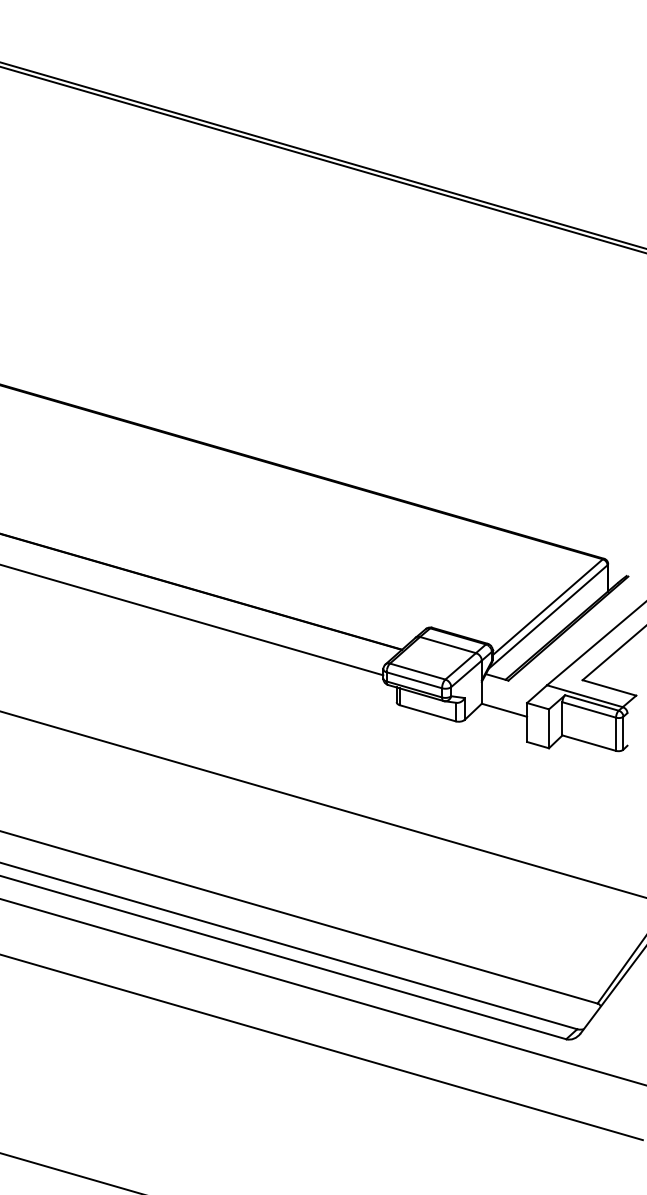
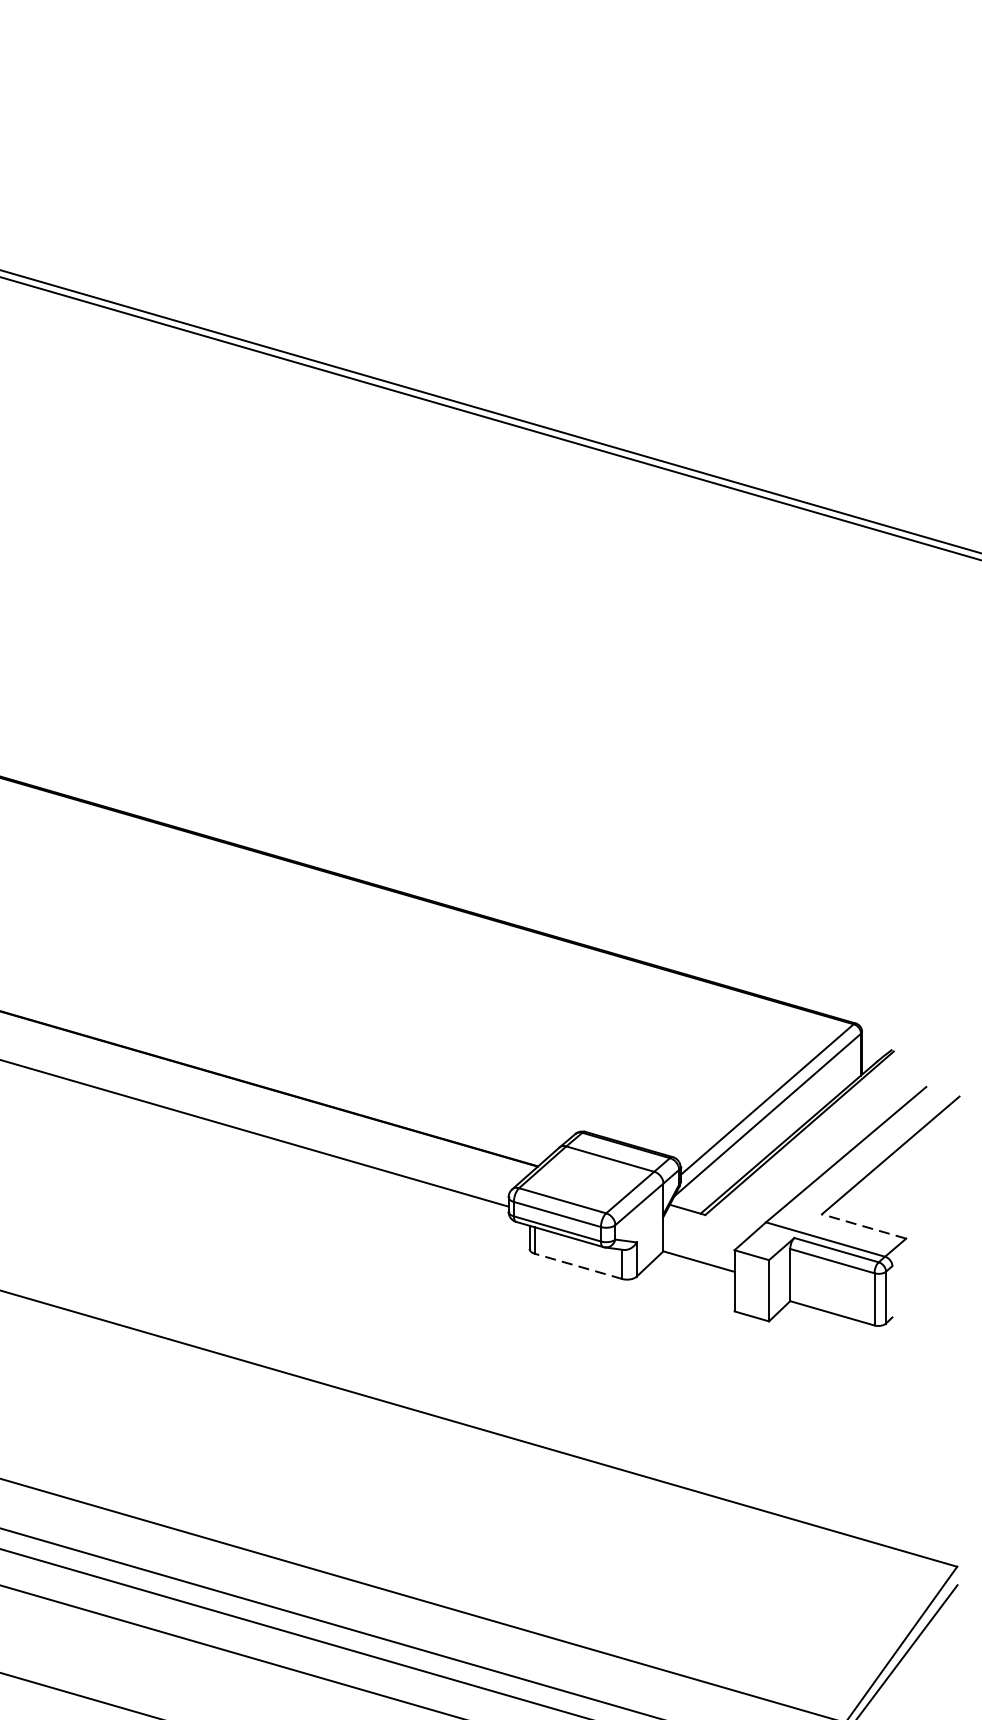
line: (609, 687) -> (864, 1225), solid -> dashed
line: (427, 713) -> (578, 1266), solid -> dashed

